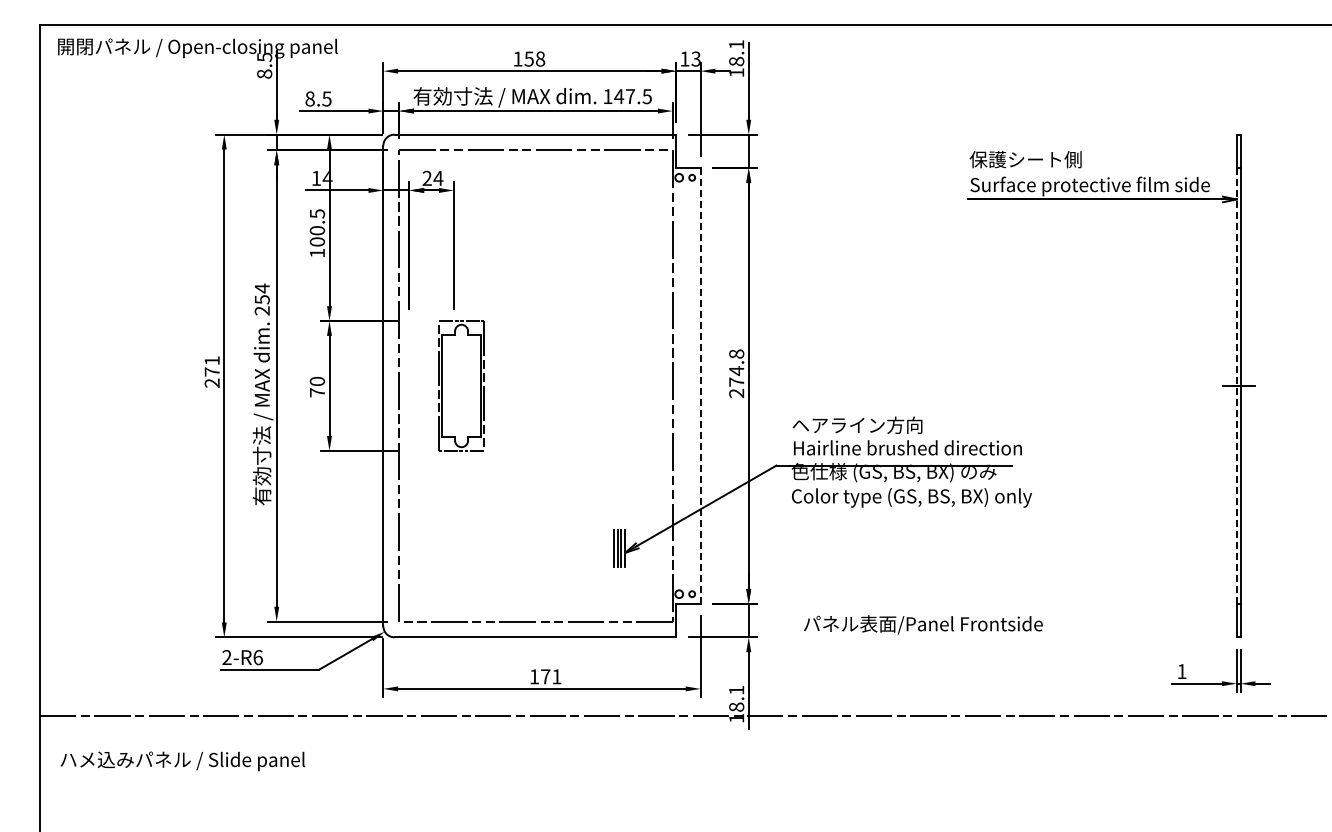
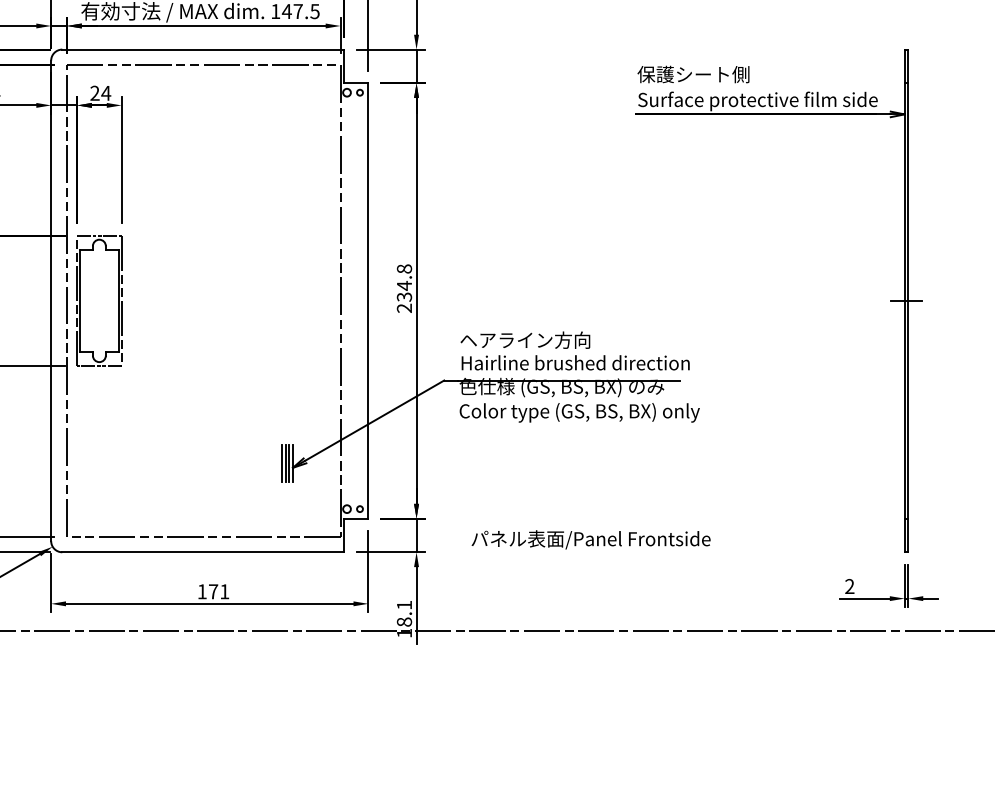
text: (736, 381) -> (404, 296), 274.8 -> 234.8
part: (461, 385) -> (99, 300), moved
line: (700, 386) -> (368, 301), dashed -> solid
line: (1236, 386) -> (904, 301), dashed -> solid
text: (1181, 671) -> (849, 586), 1 -> 2

